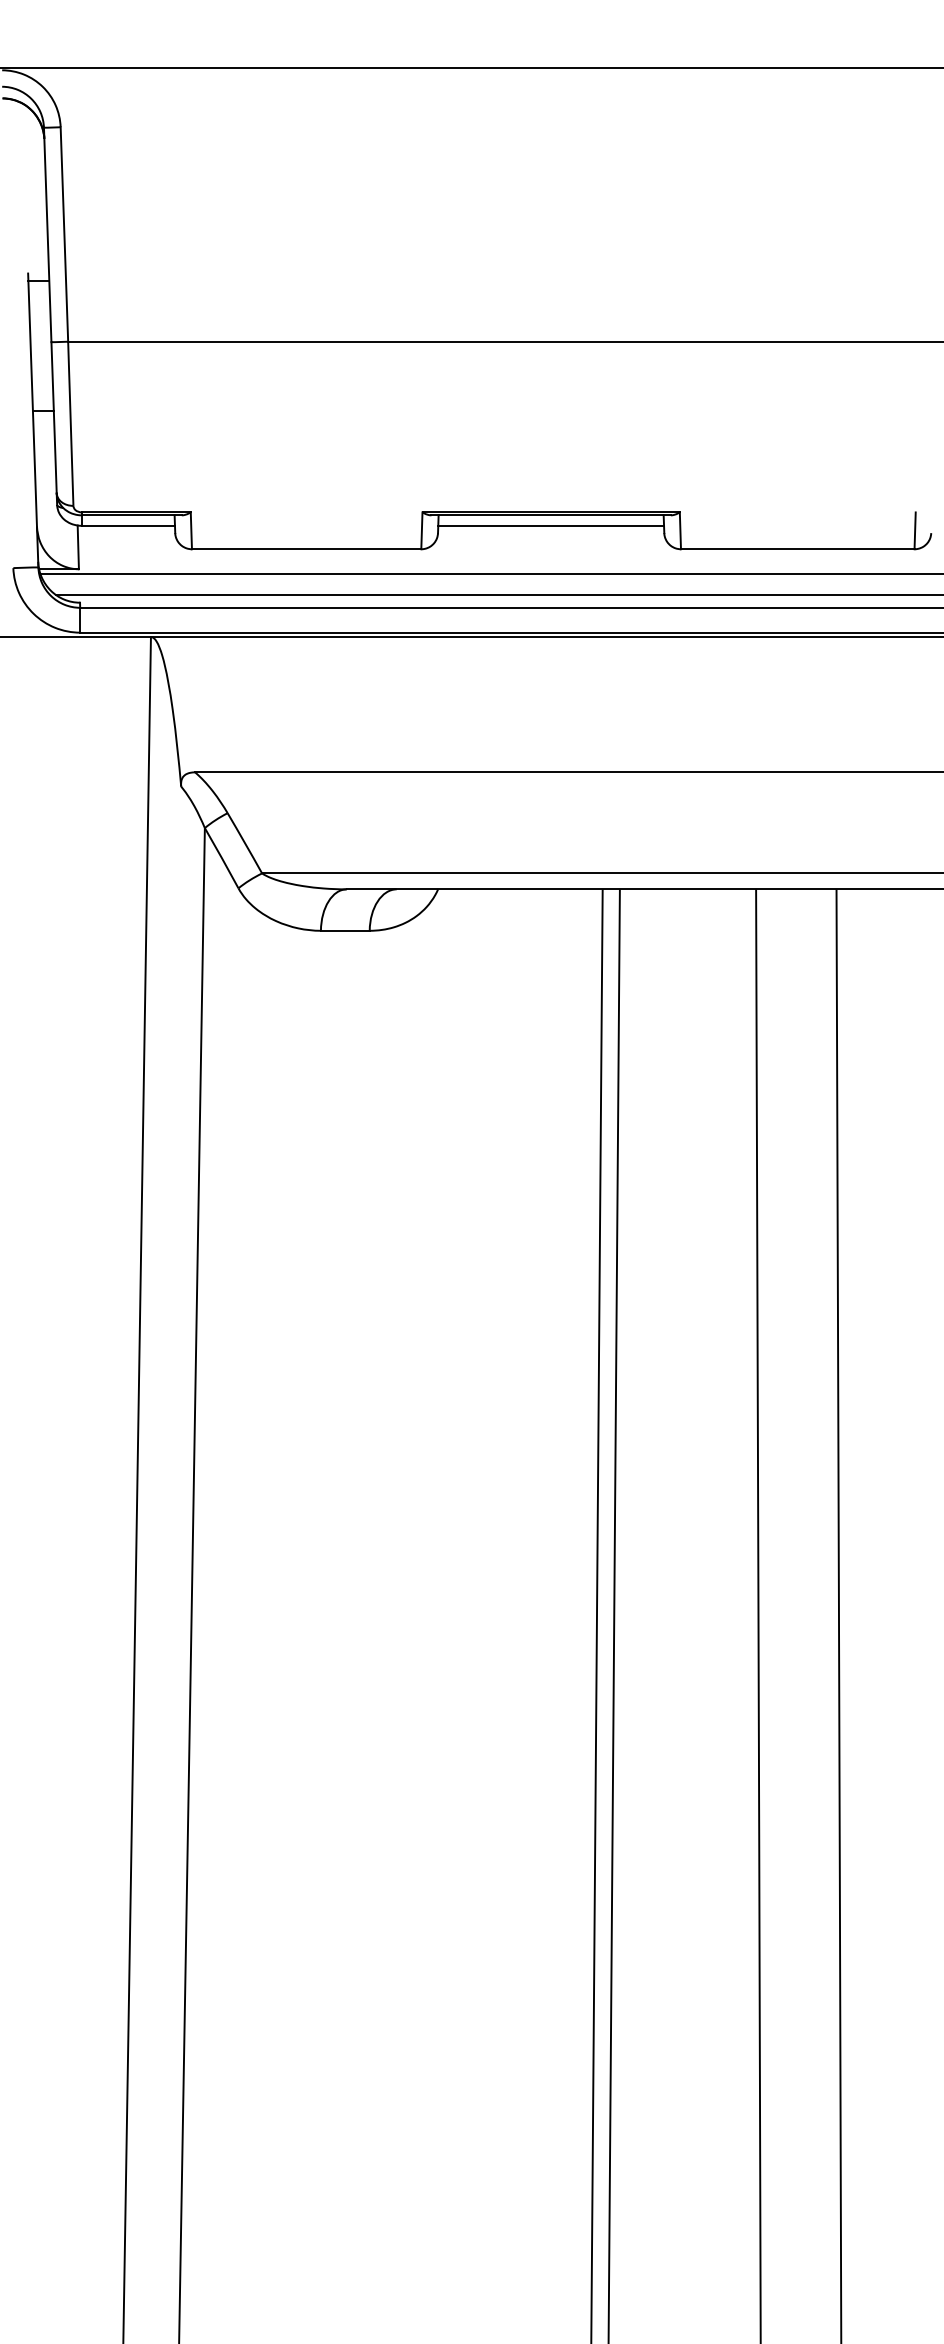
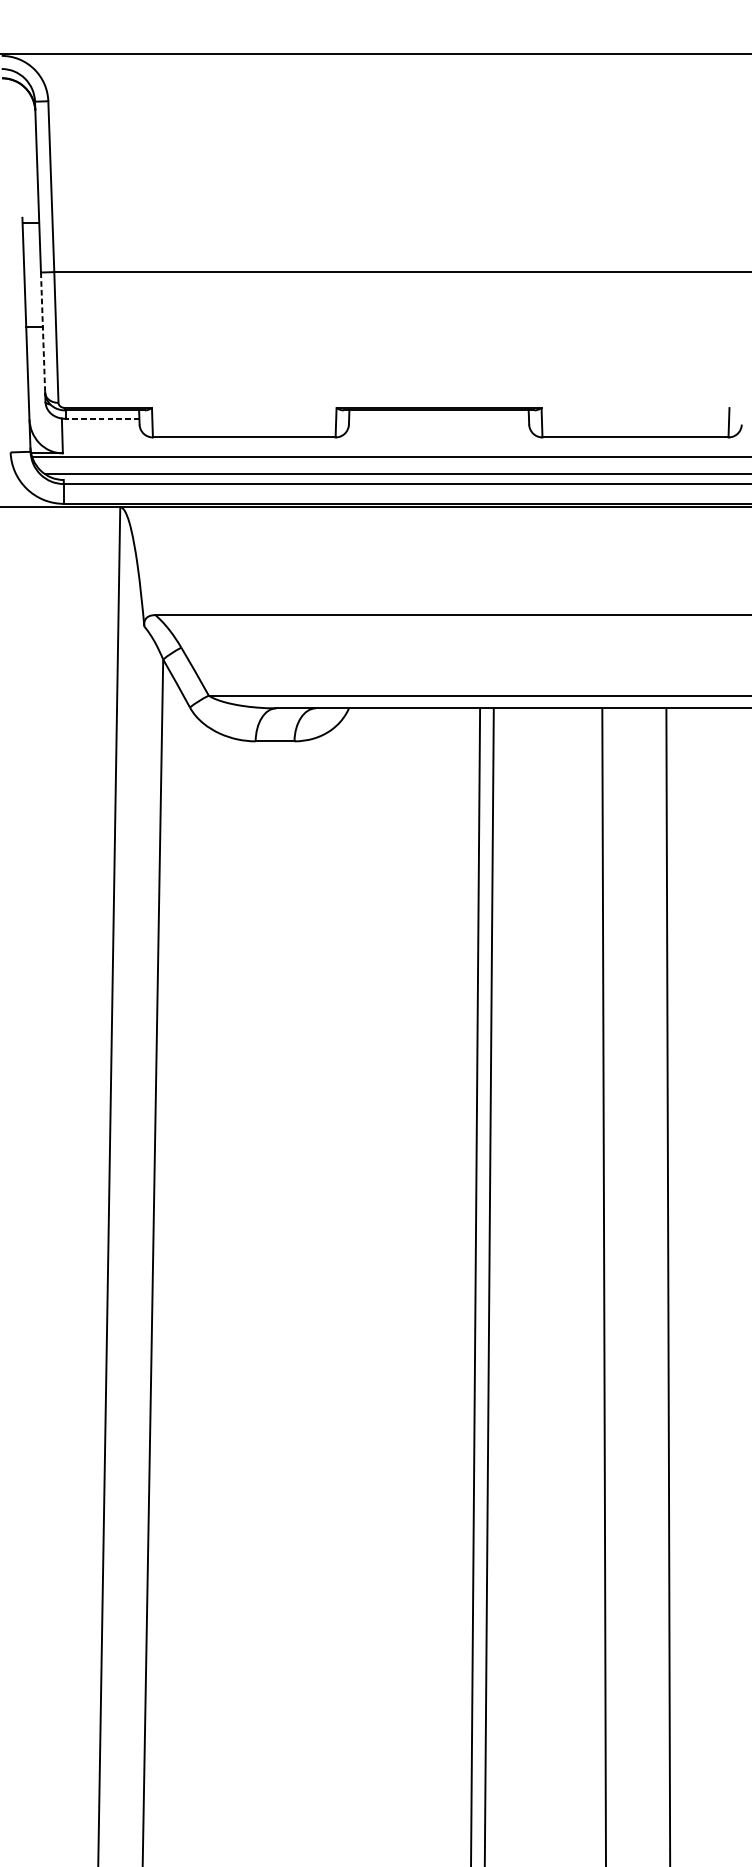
line: (54, 417) -> (43, 332), solid -> dashed
line: (128, 525) -> (102, 418), solid -> dashed
line: (551, 525) -> (439, 418), removed

